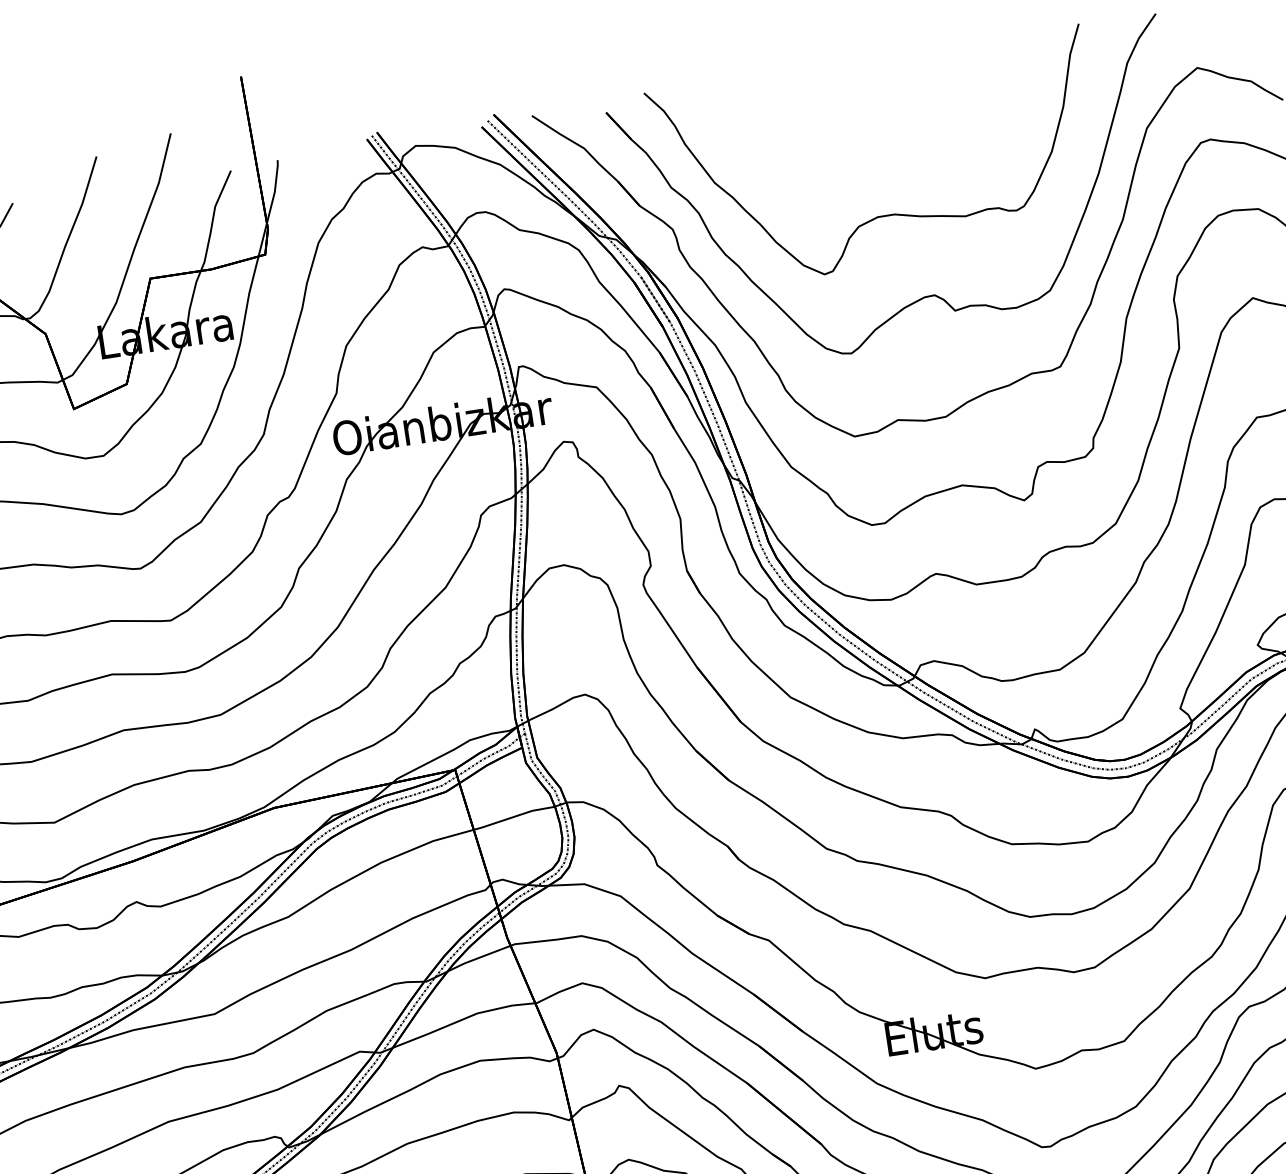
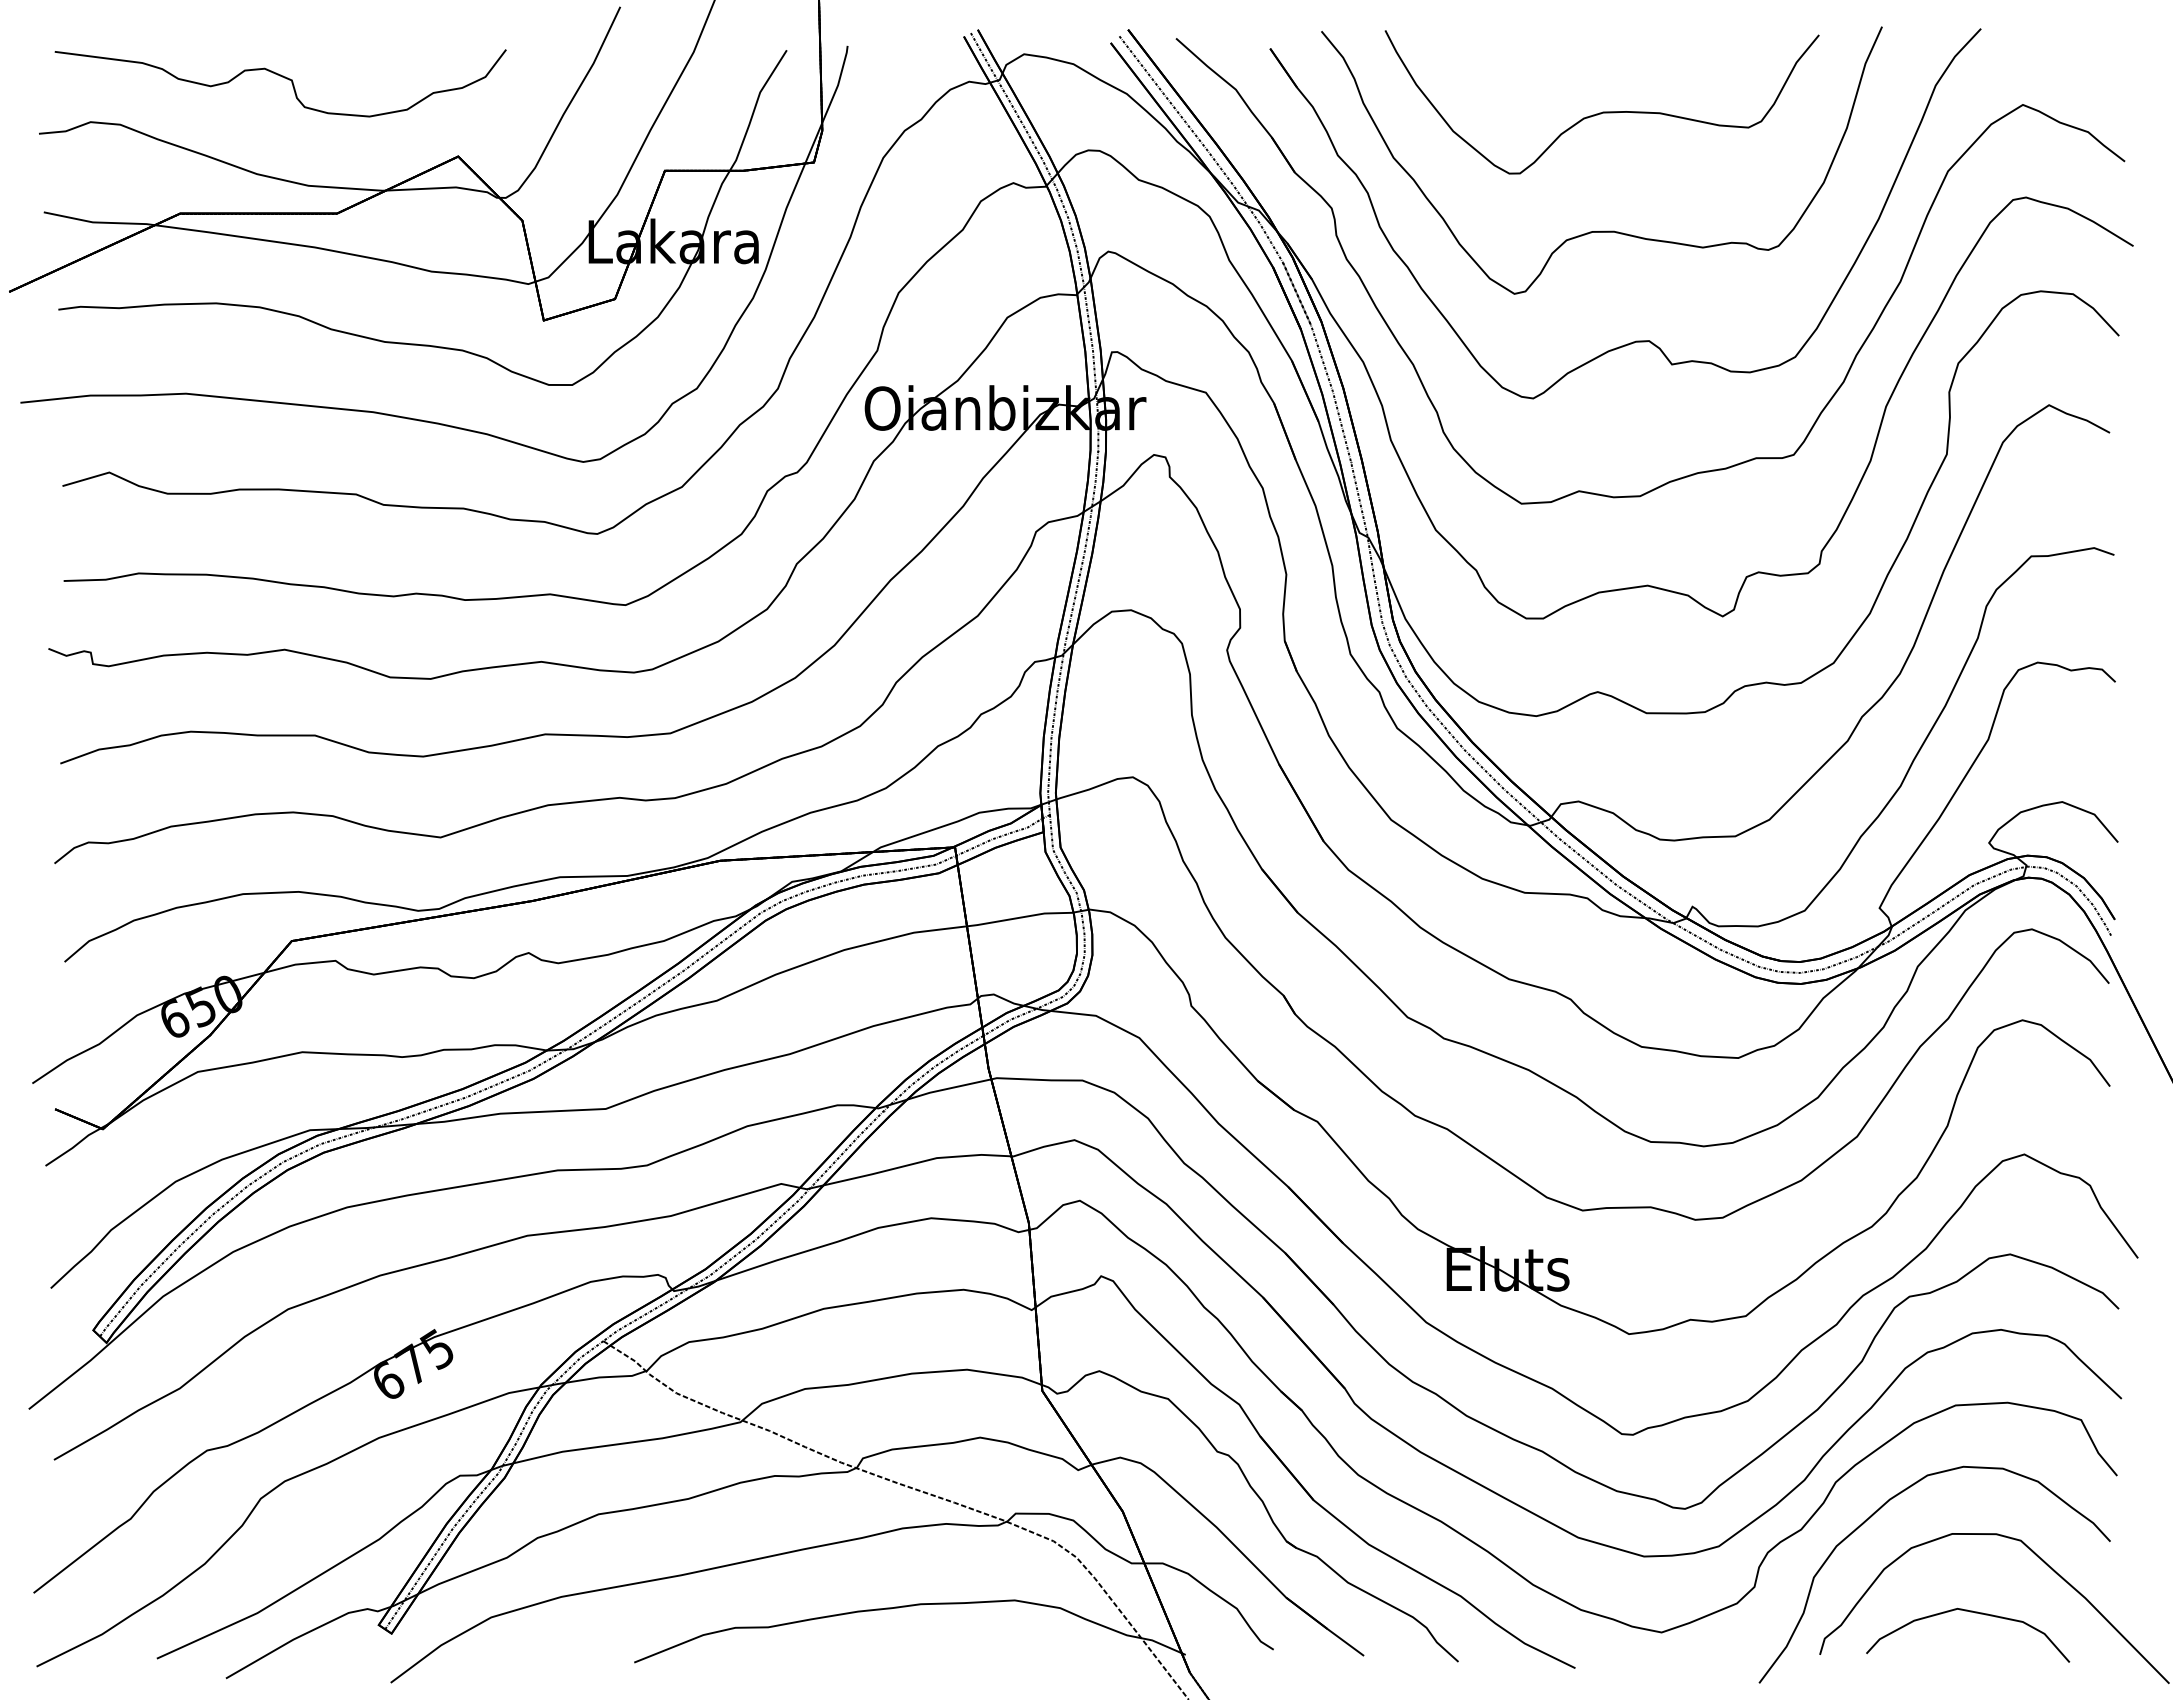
part: (871, 122) -> (1602, 111), added

